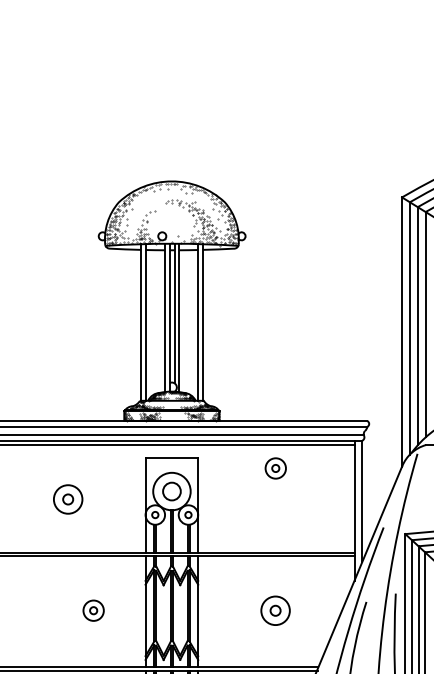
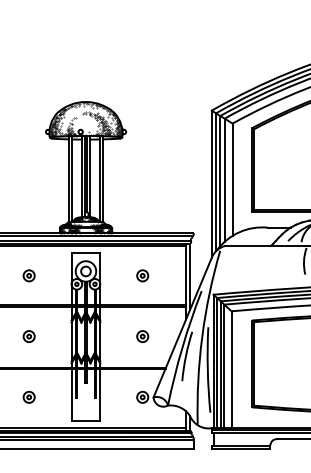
part: (275, 467) -> (142, 275), moved
part: (66, 498) -> (28, 275), size x0.71
part: (92, 610) -> (28, 336), moved
part: (275, 610) -> (142, 336), size x0.71

